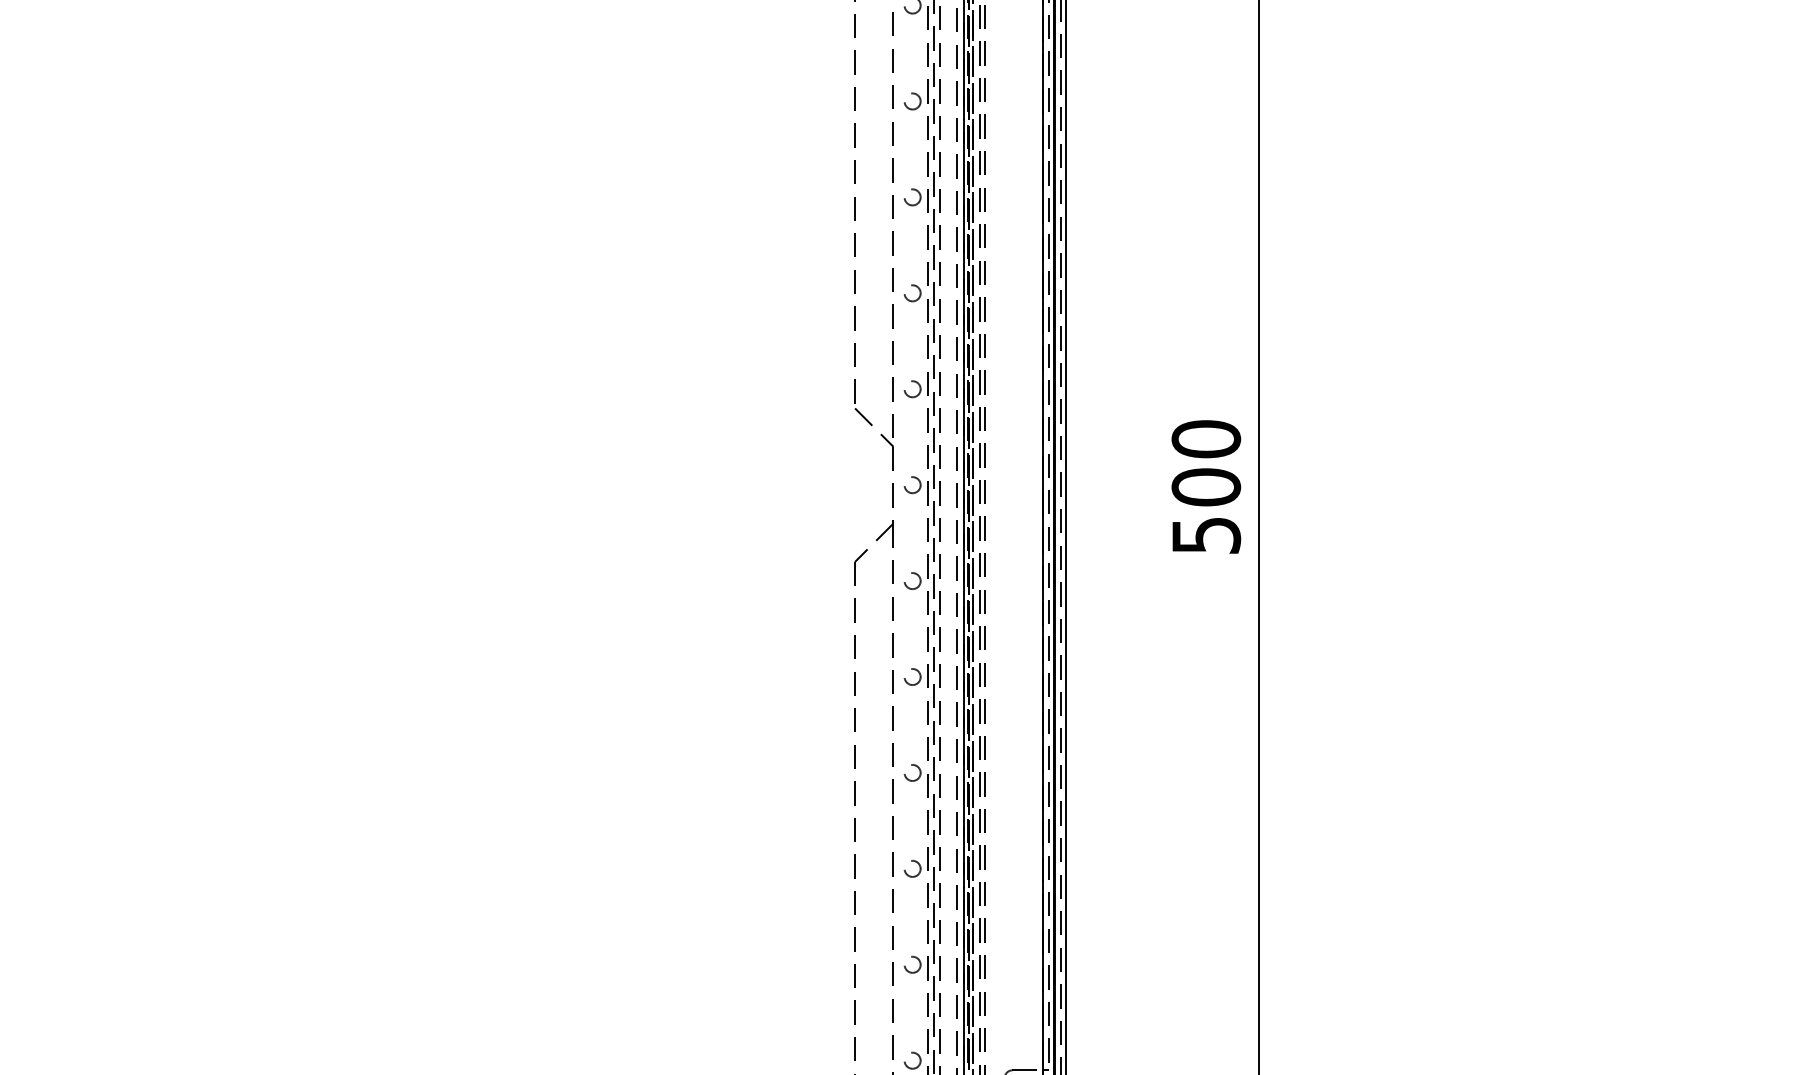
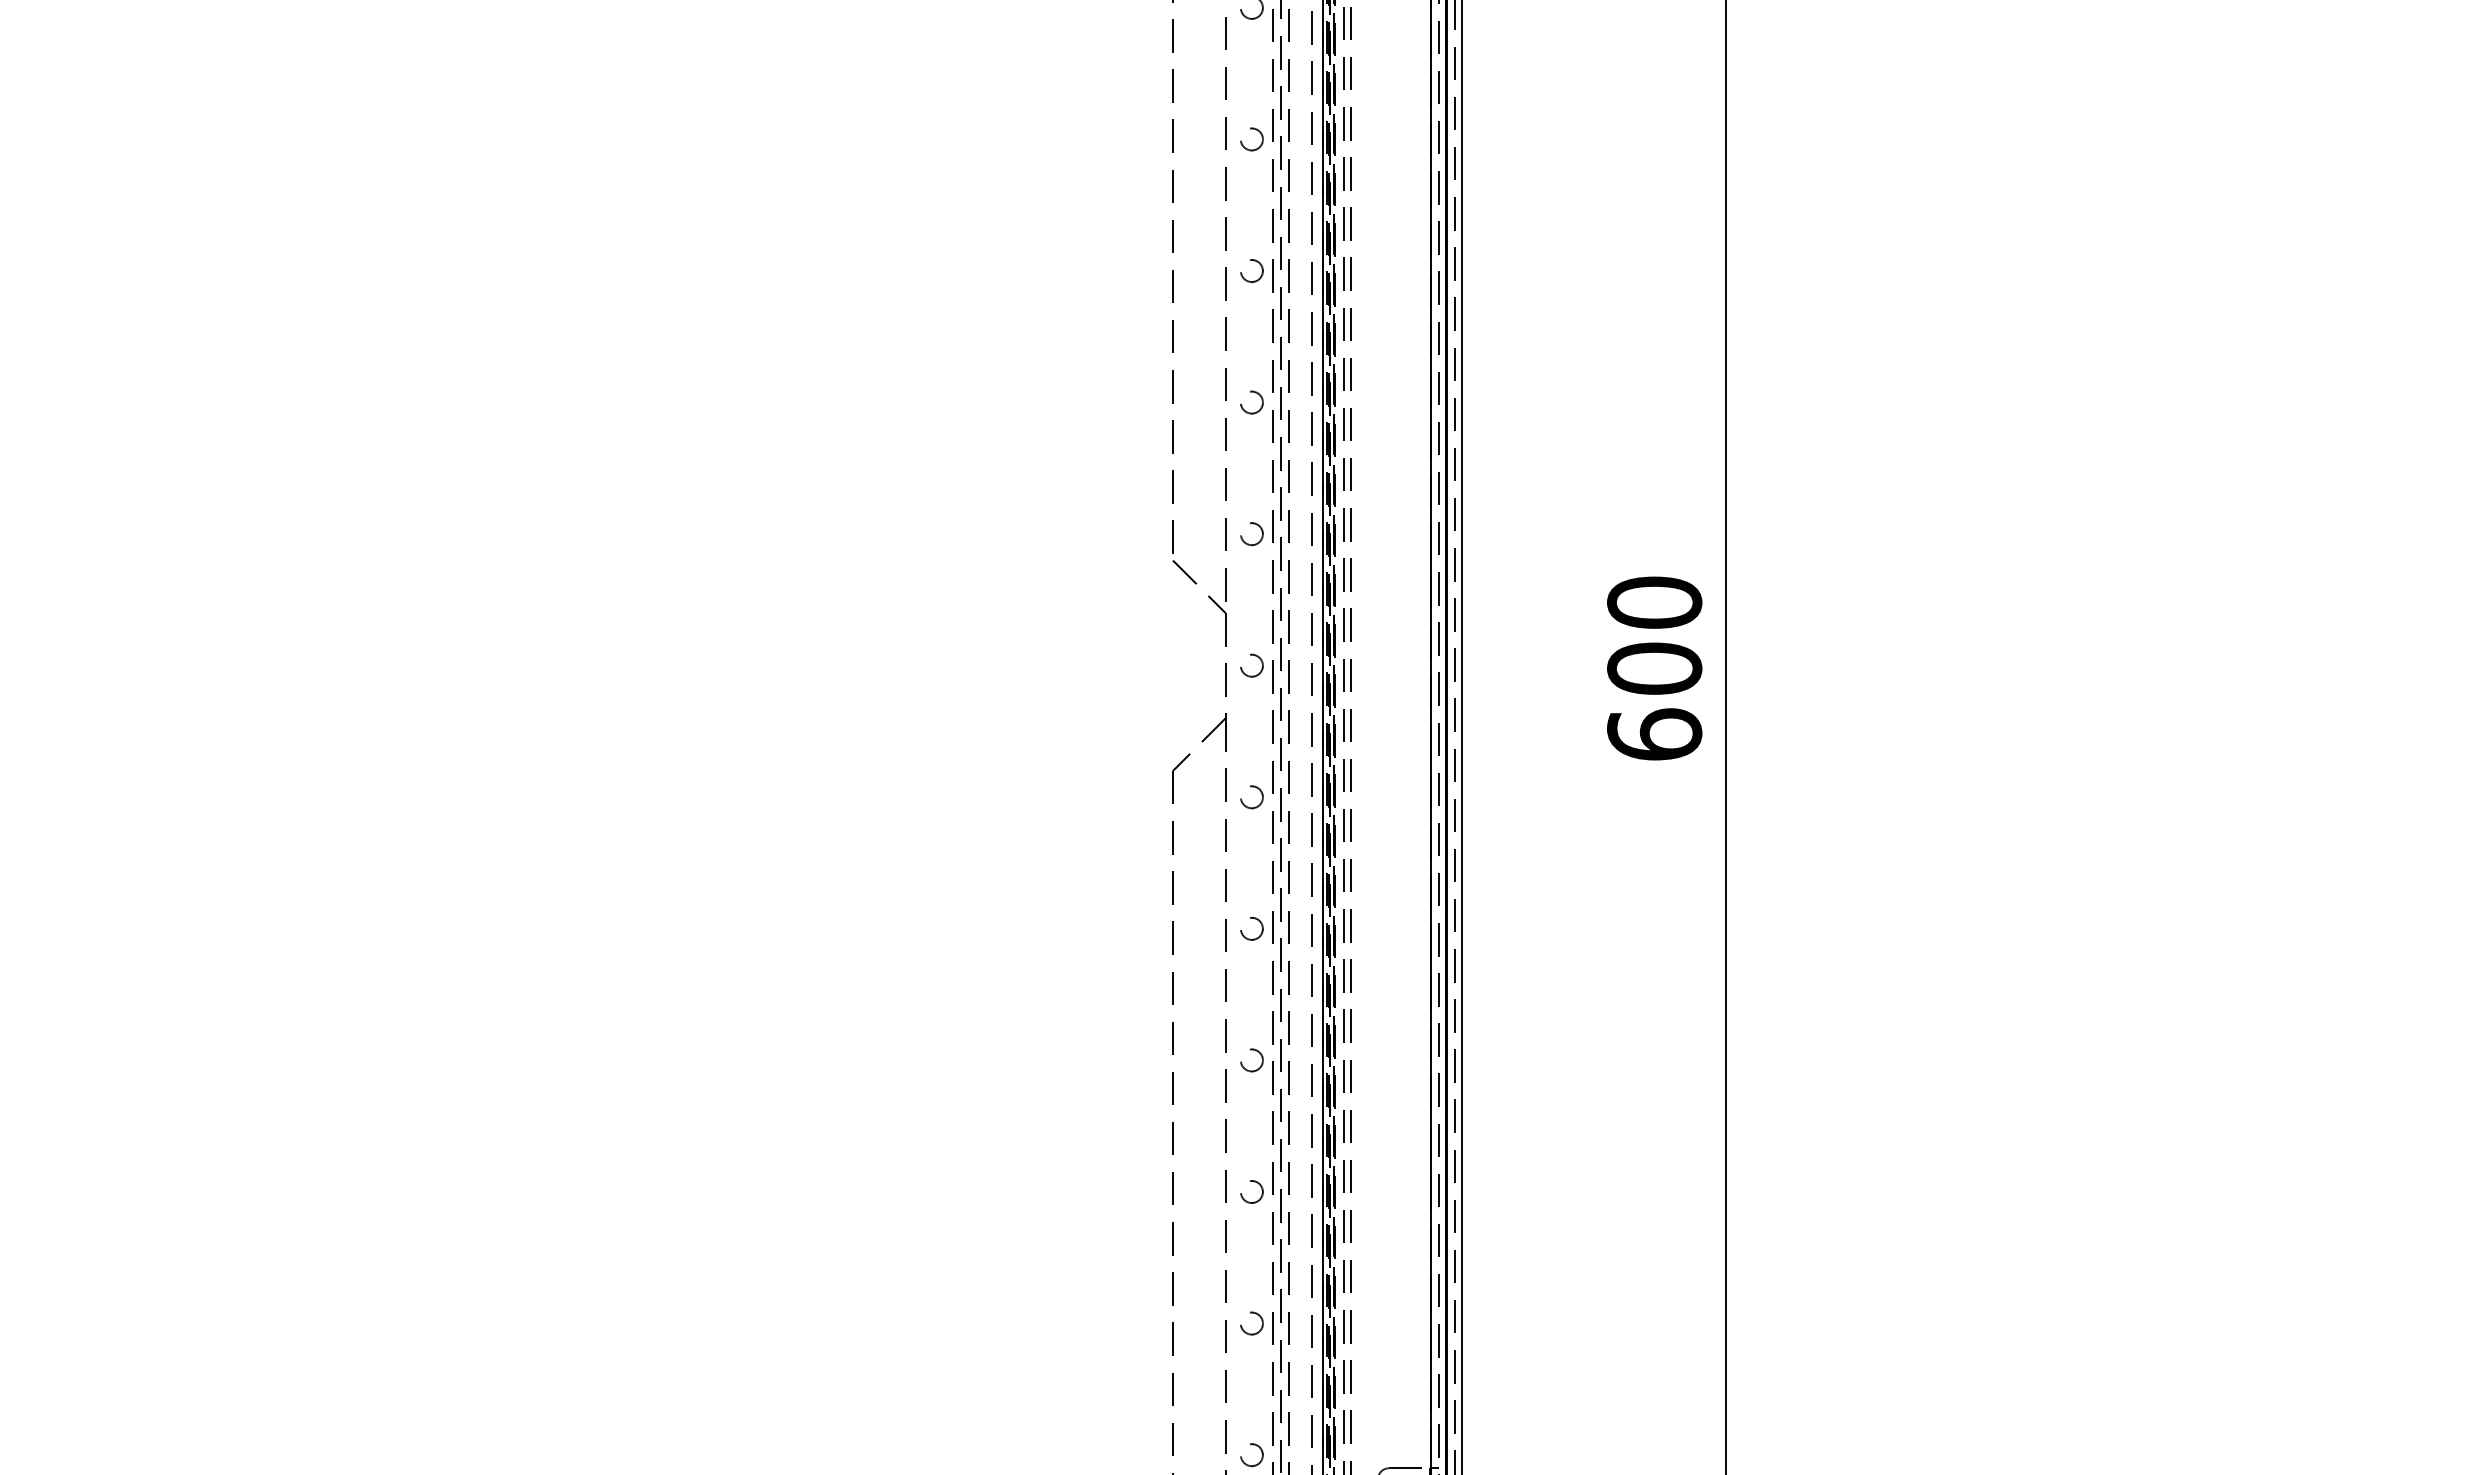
text: (1206, 535) -> (1654, 734), 500 -> 600

